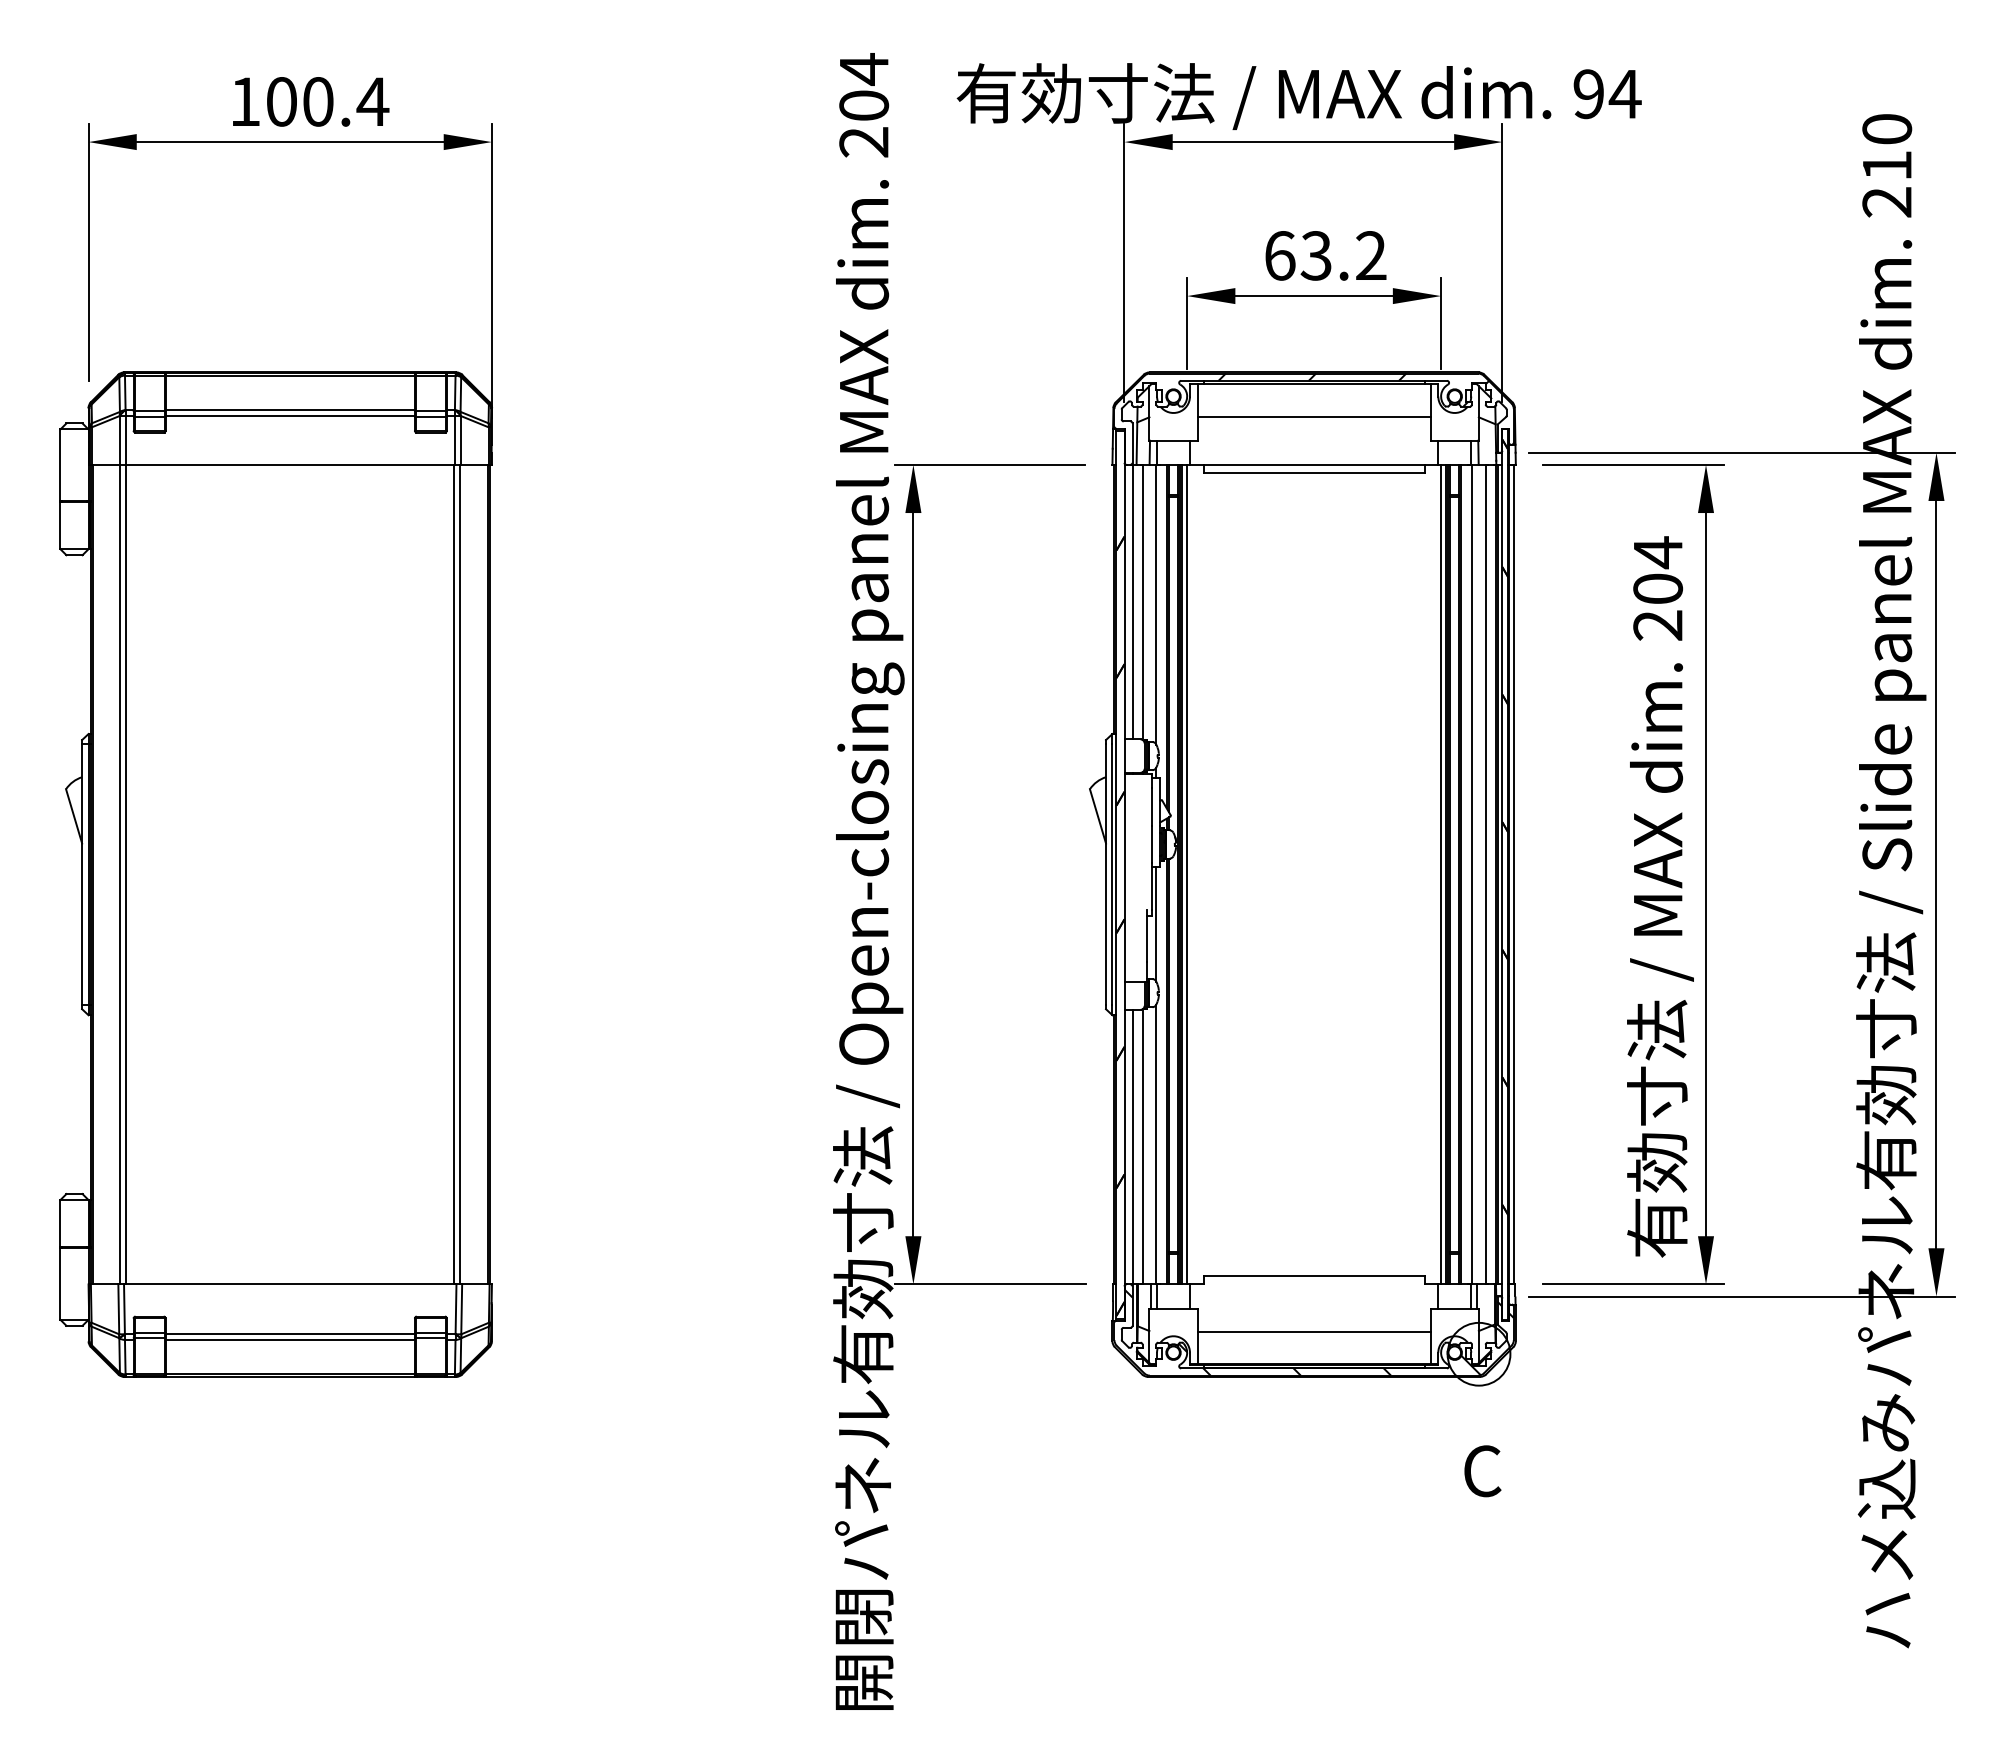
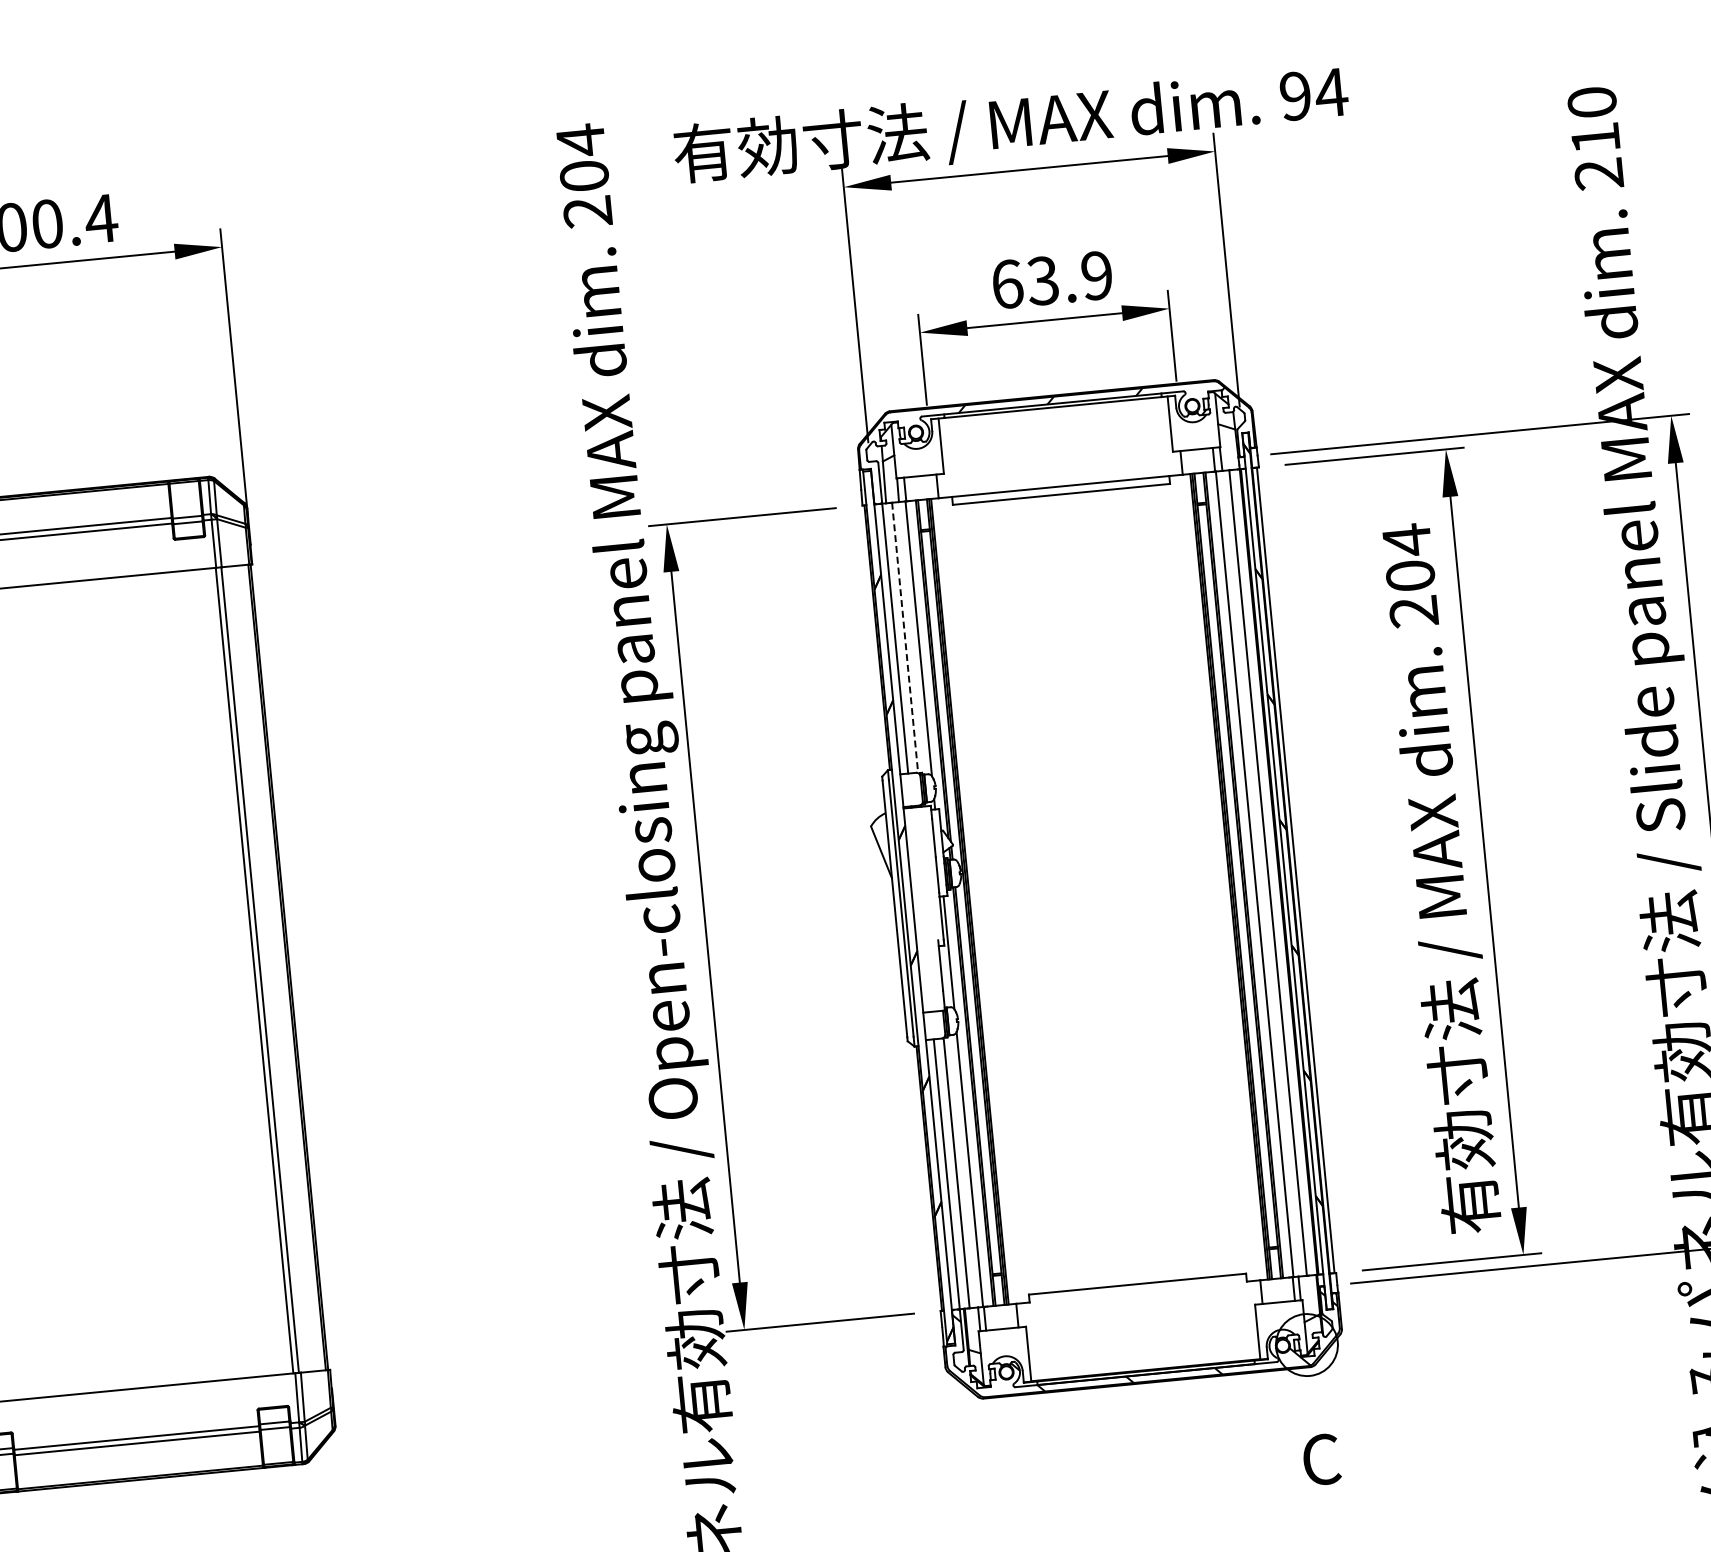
text: (1371, 255) -> (1097, 275), 63.2 -> 63.9
line: (1313, 416) -> (1055, 439), removed
line: (1142, 602) -> (905, 638), solid -> dashed
line: (1187, 874) -> (975, 901), removed
line: (1441, 874) -> (1224, 877), removed
line: (1313, 1331) -> (1142, 1338), removed

